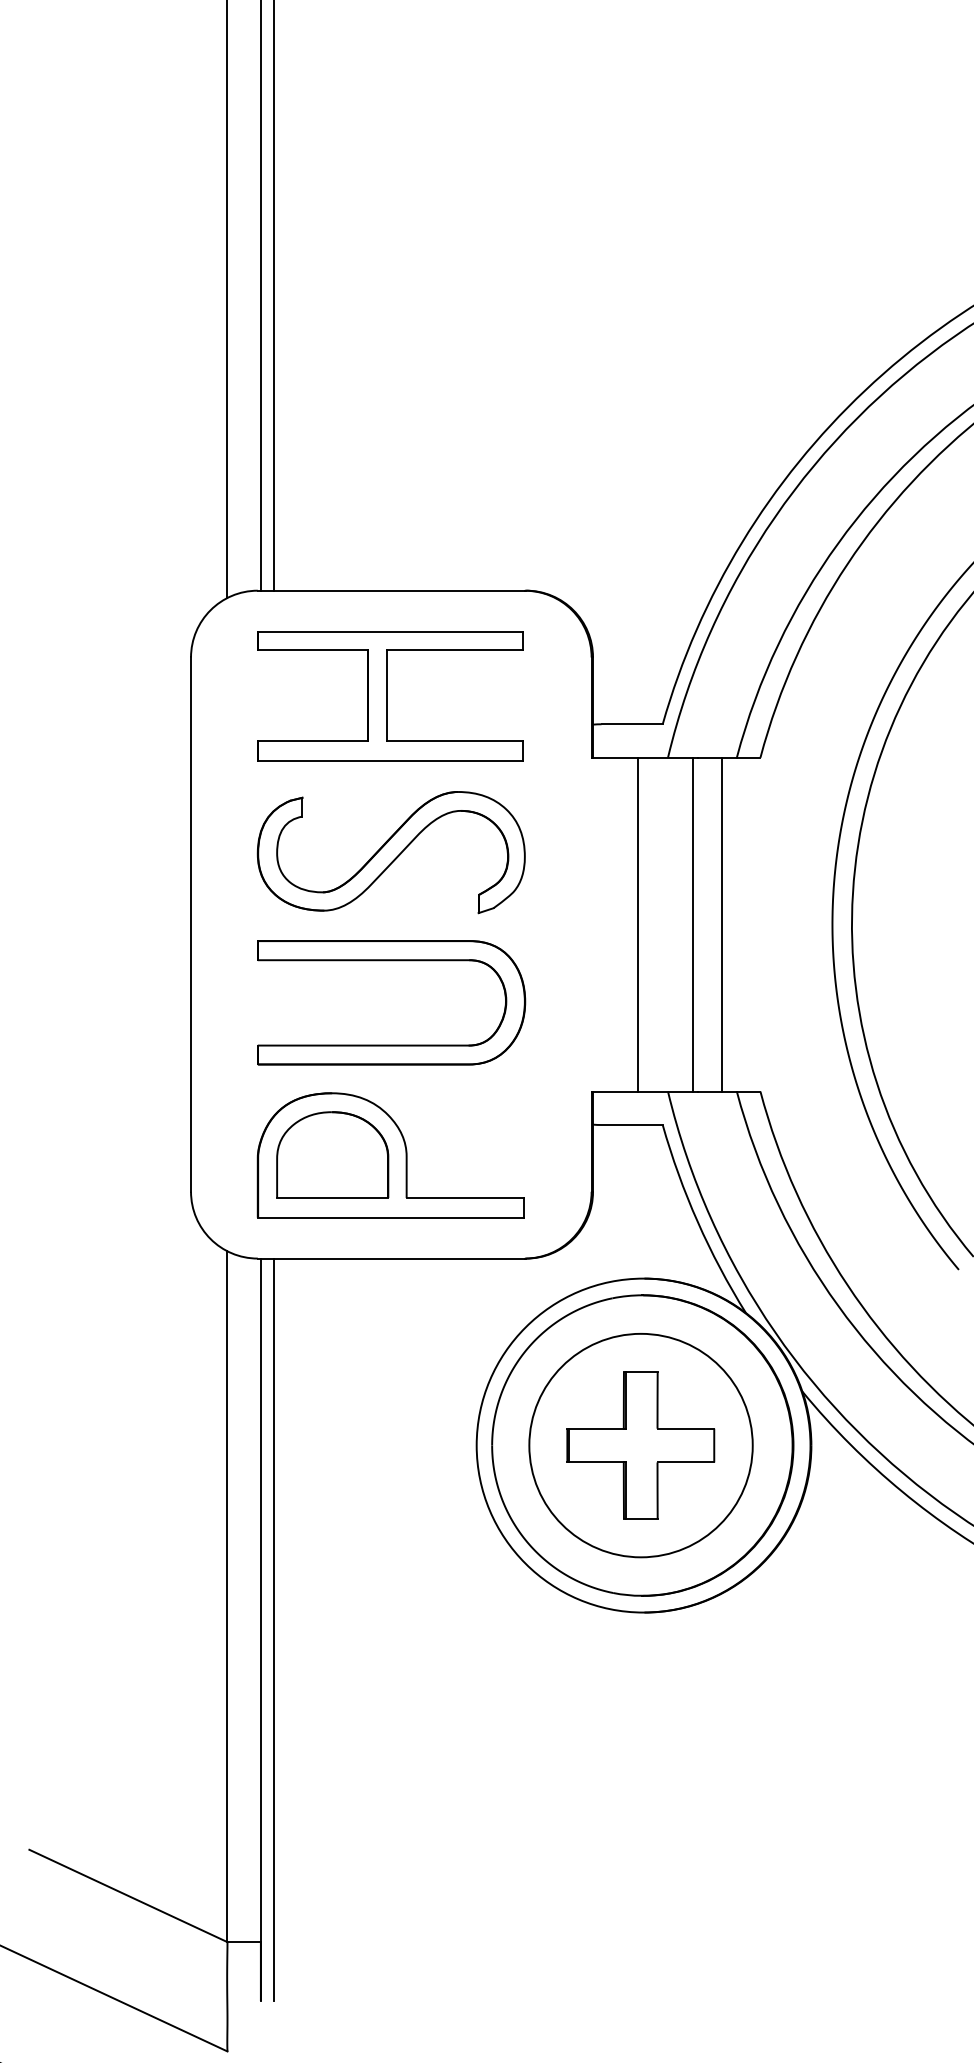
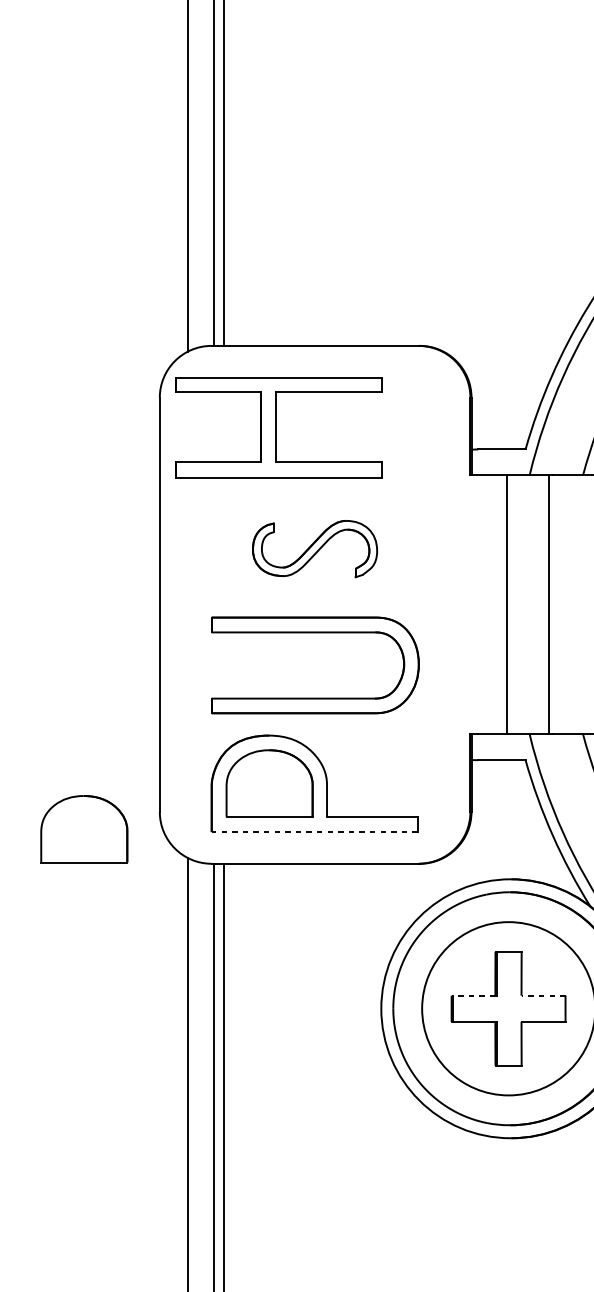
part: (390, 696) -> (278, 427), moved
part: (390, 852) -> (314, 548), size x0.6
line: (722, 924) -> (571, 604), removed
part: (93, 1213) -> (84, 828), added
line: (390, 1217) -> (314, 831), solid -> dashed
line: (595, 1428) -> (473, 995), solid -> dashed
line: (685, 1428) -> (543, 995), solid -> dashed

